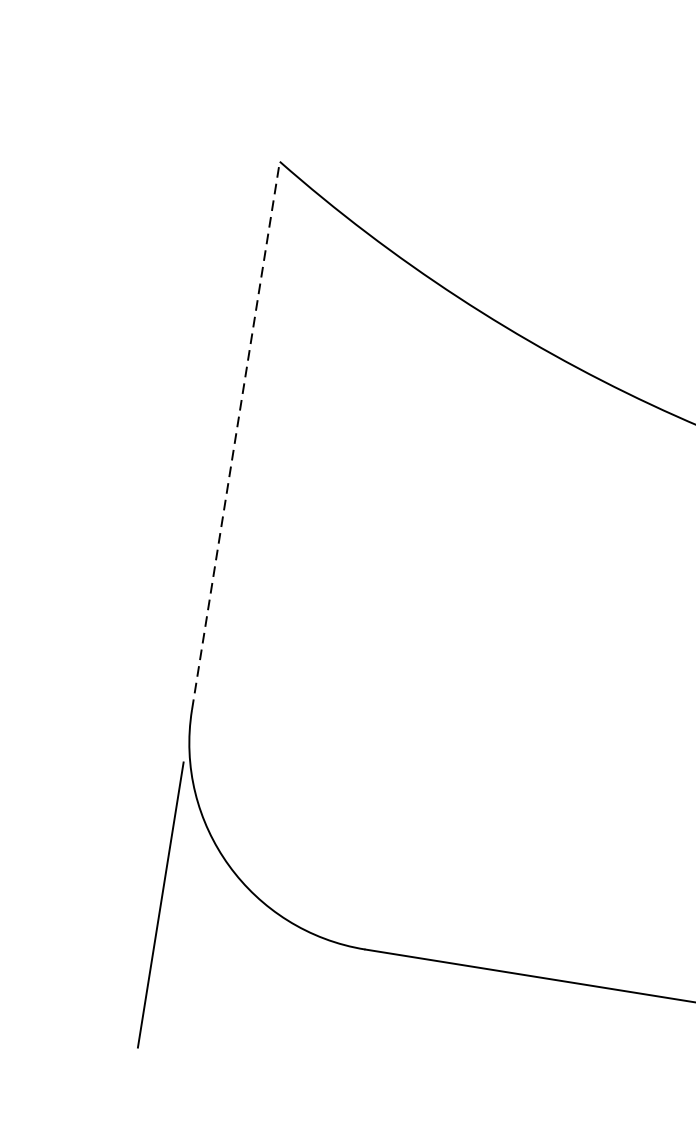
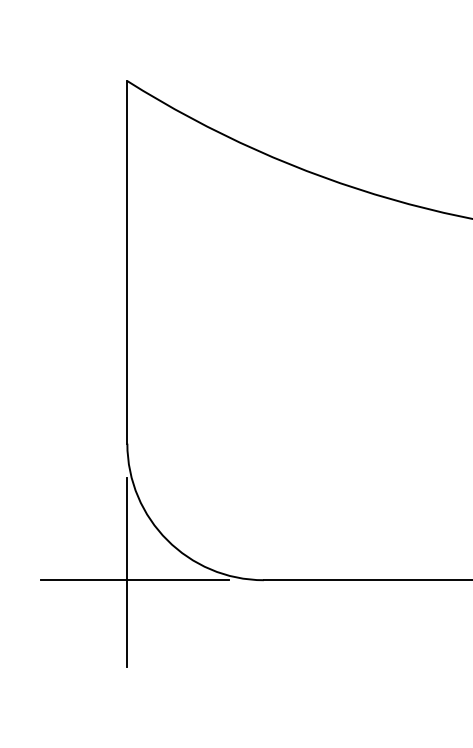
line: (236, 434) -> (127, 261), dashed -> solid
line: (169, 918) -> (134, 580), added

